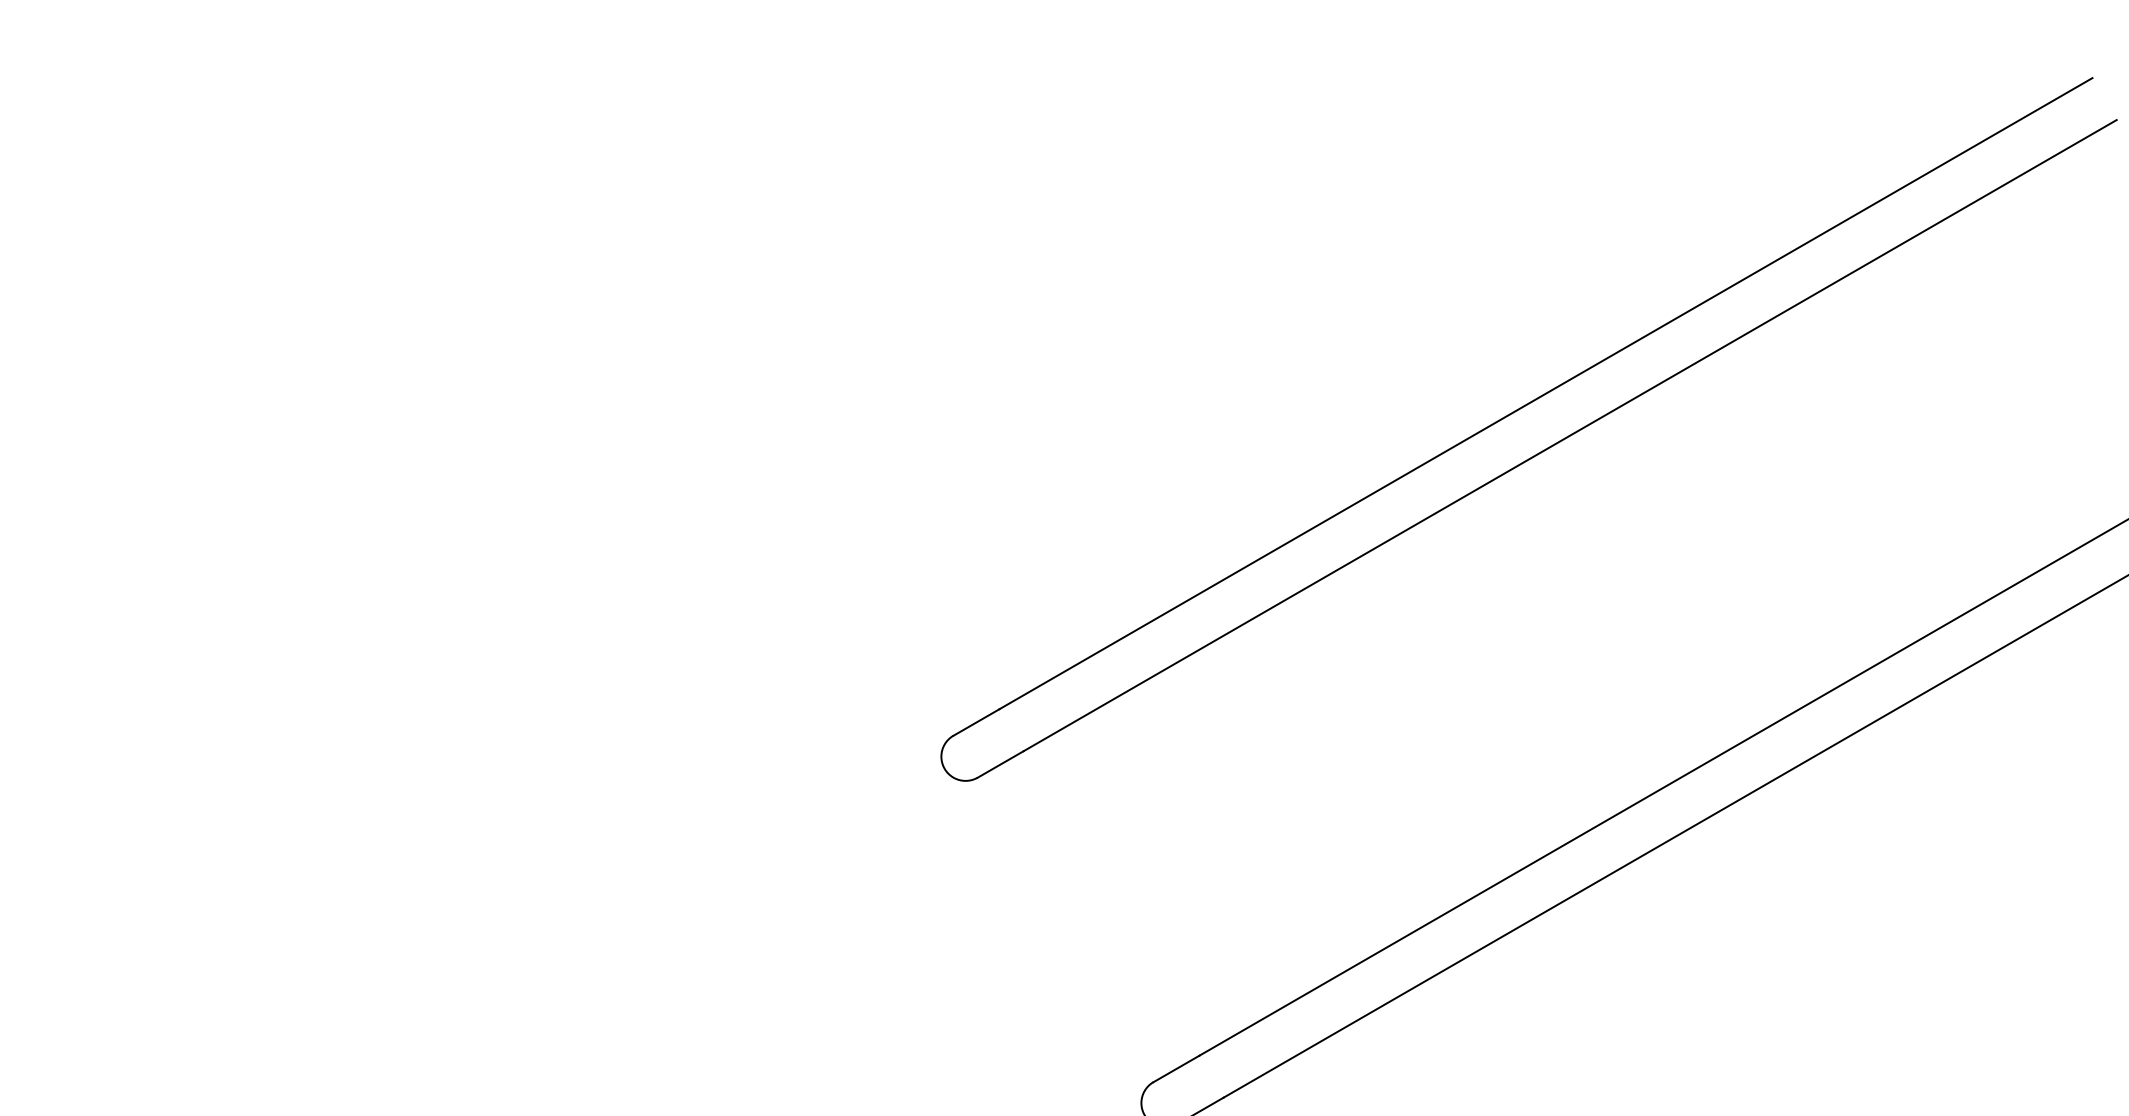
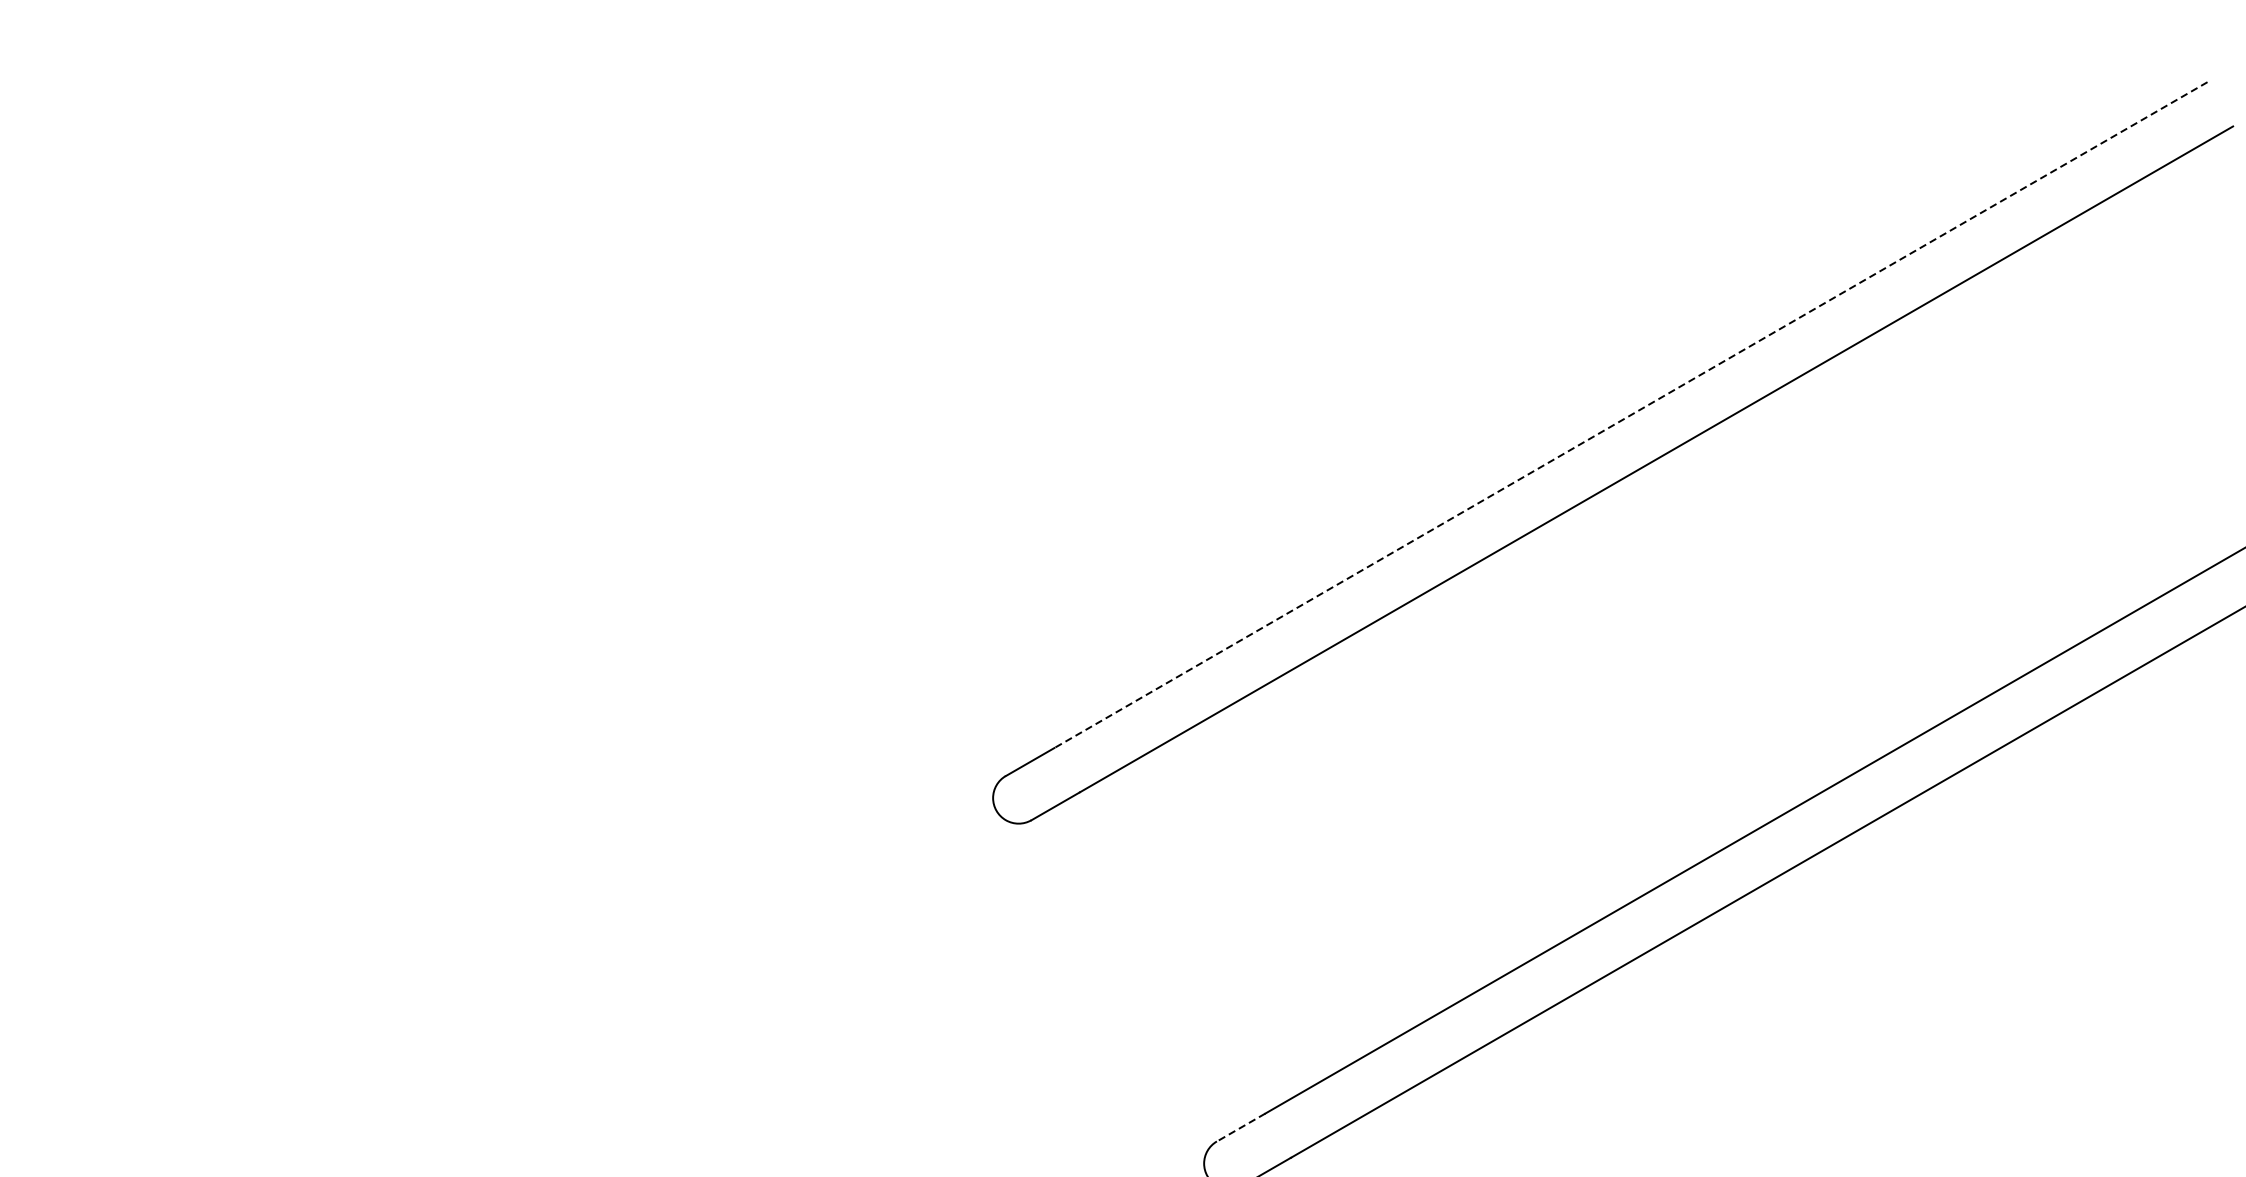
line: (1545, 393) -> (1630, 414), solid -> dashed
line: (1176, 1068) -> (1241, 1127), solid -> dashed

